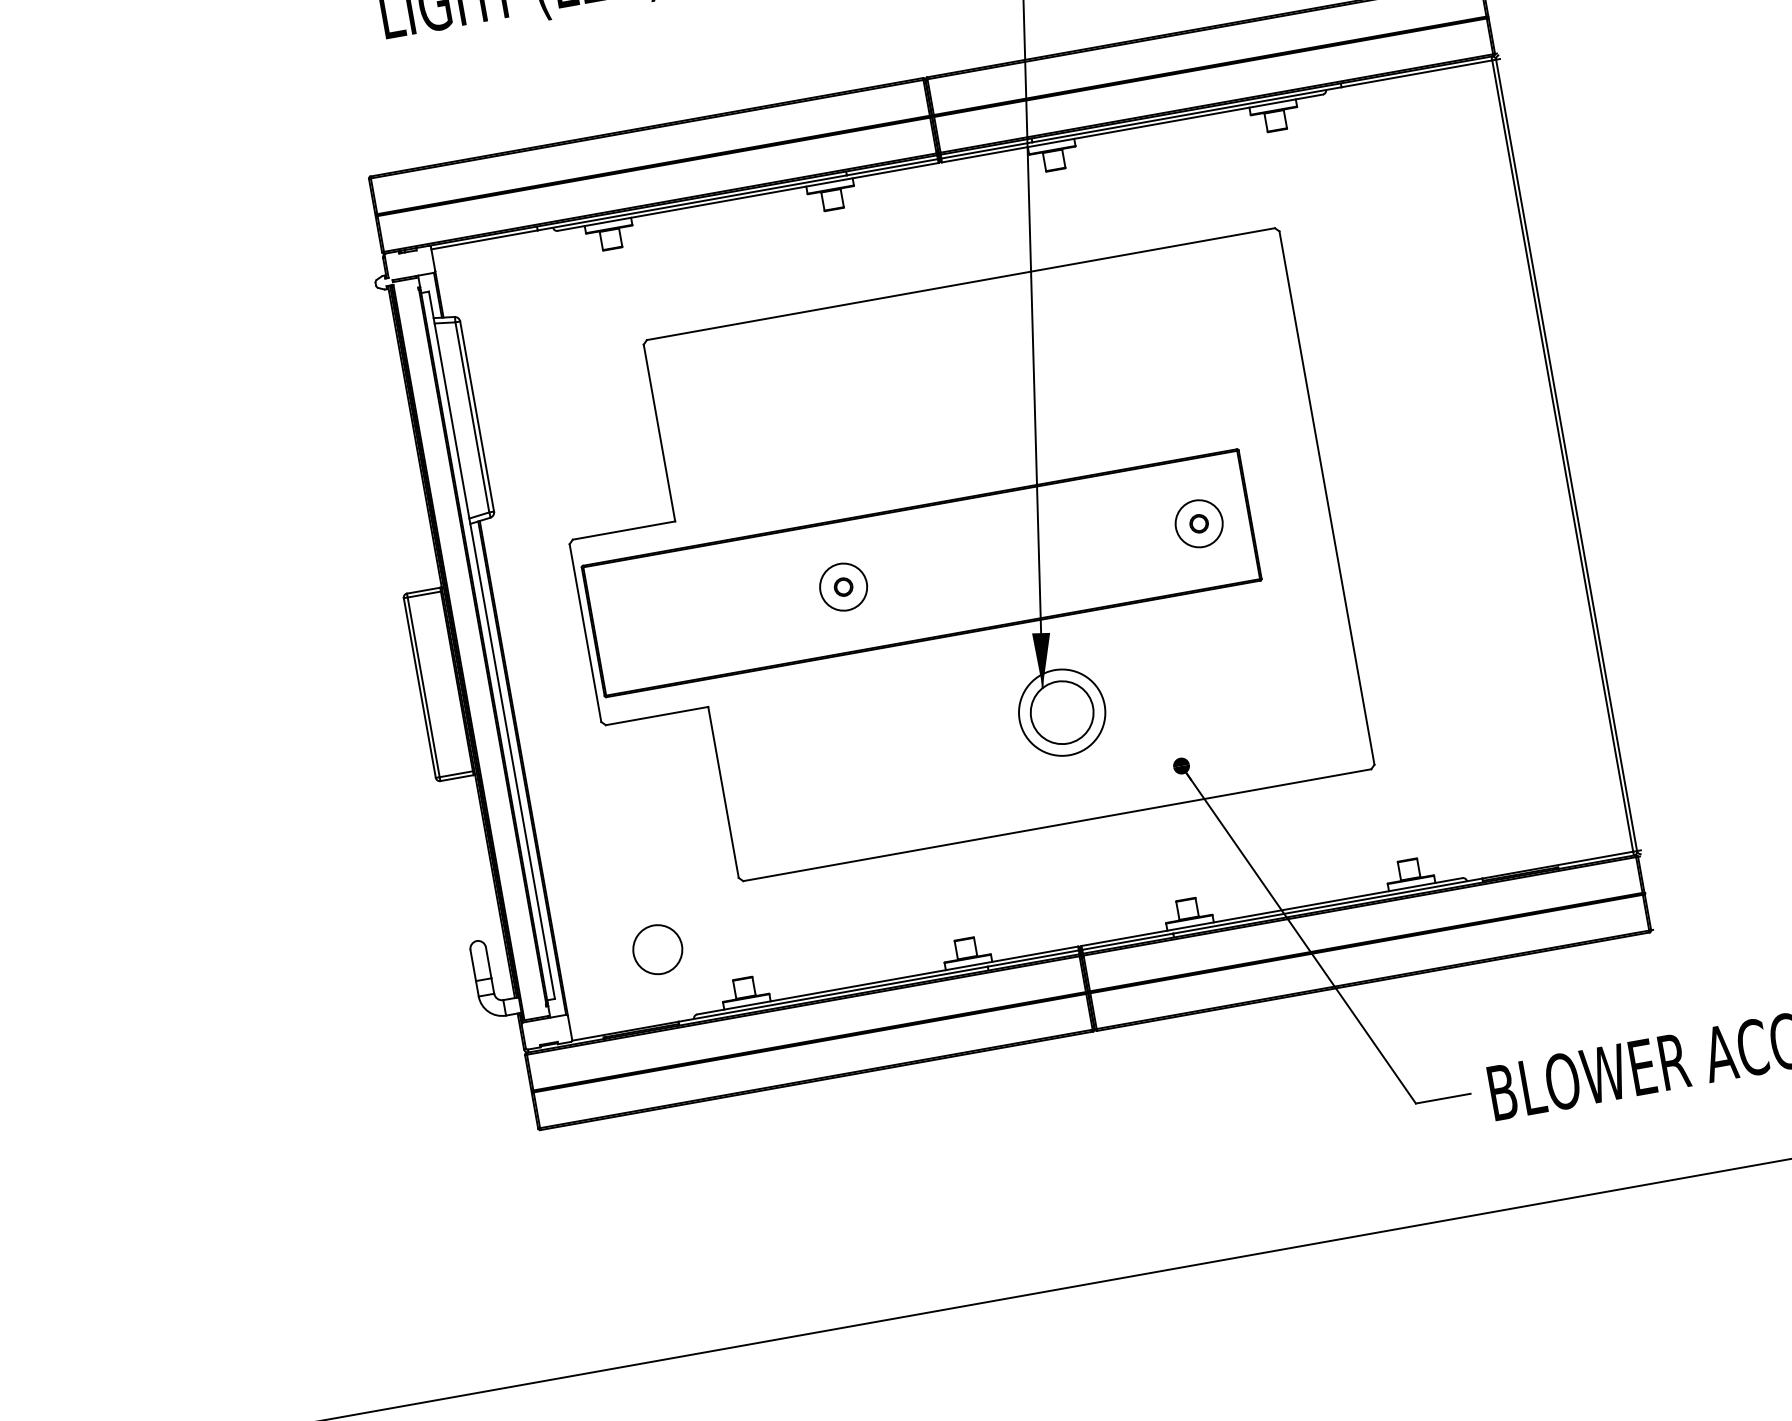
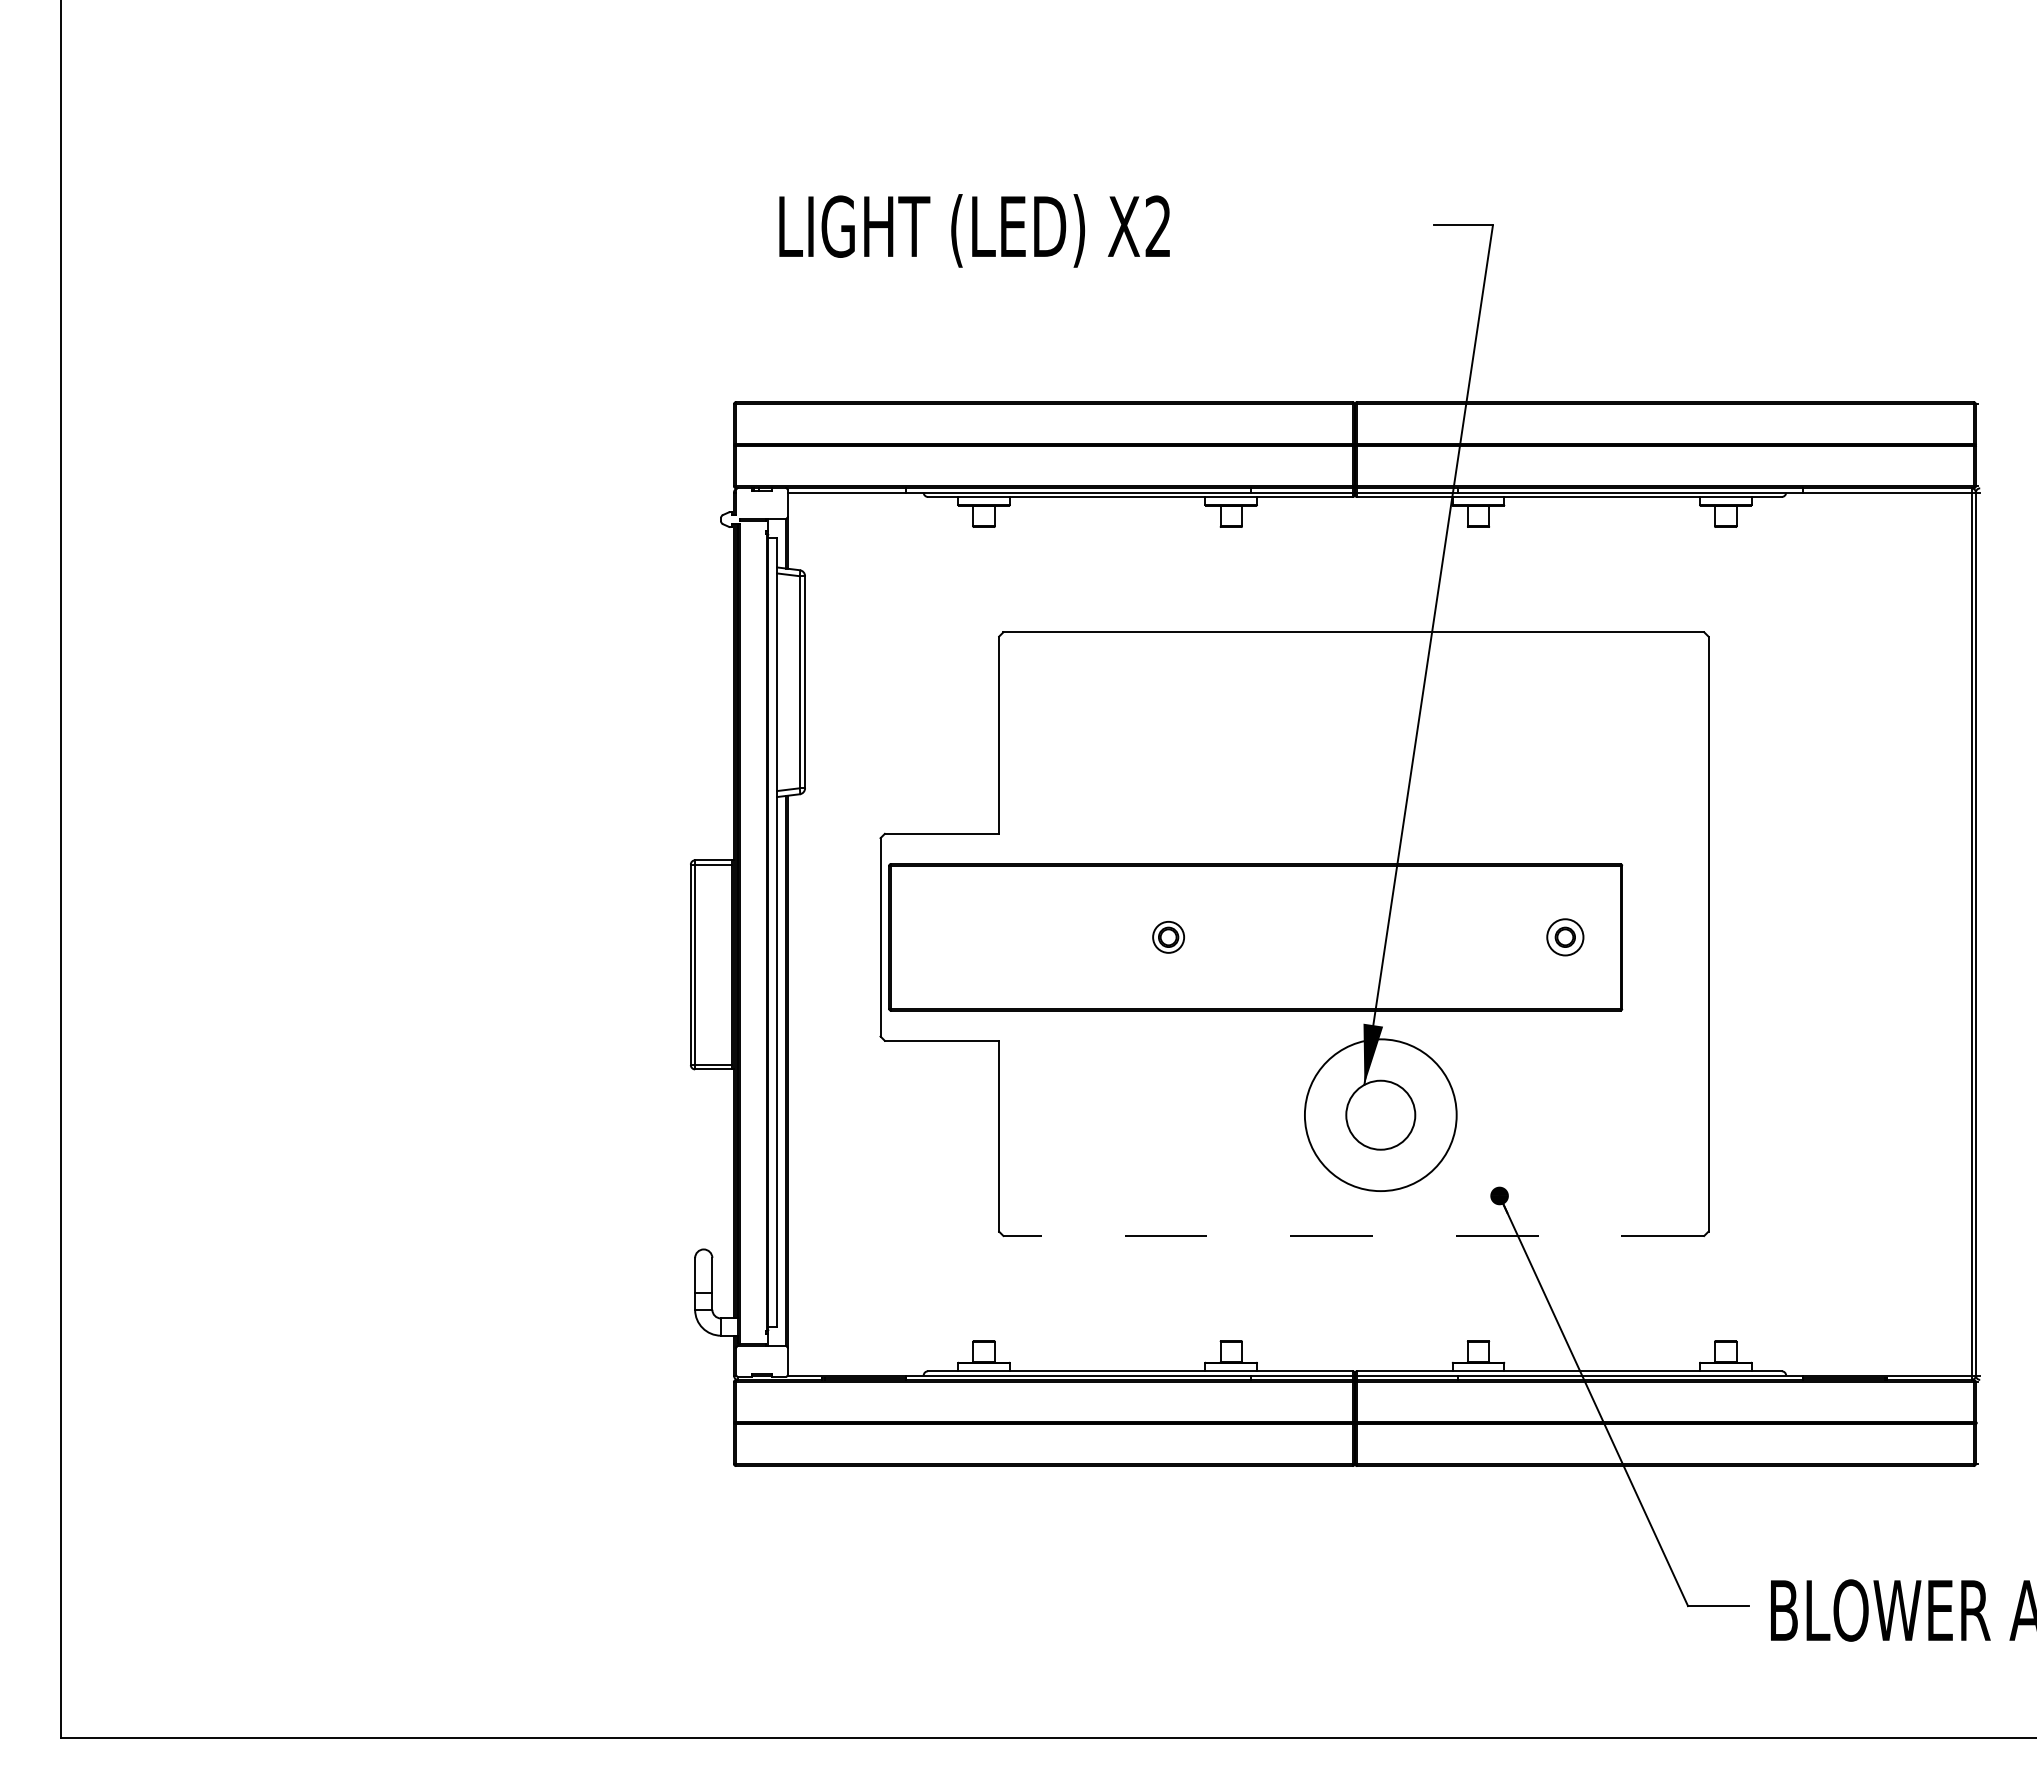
circle: (1199, 523) -> (1565, 937), size x0.7
circle: (843, 587) -> (1168, 937), size x0.6
circle: (1061, 712) -> (1380, 1114), size x1.6
line: (1056, 824) -> (1353, 1235), solid -> dashed
circle: (657, 949) -> (897, 1293), removed

